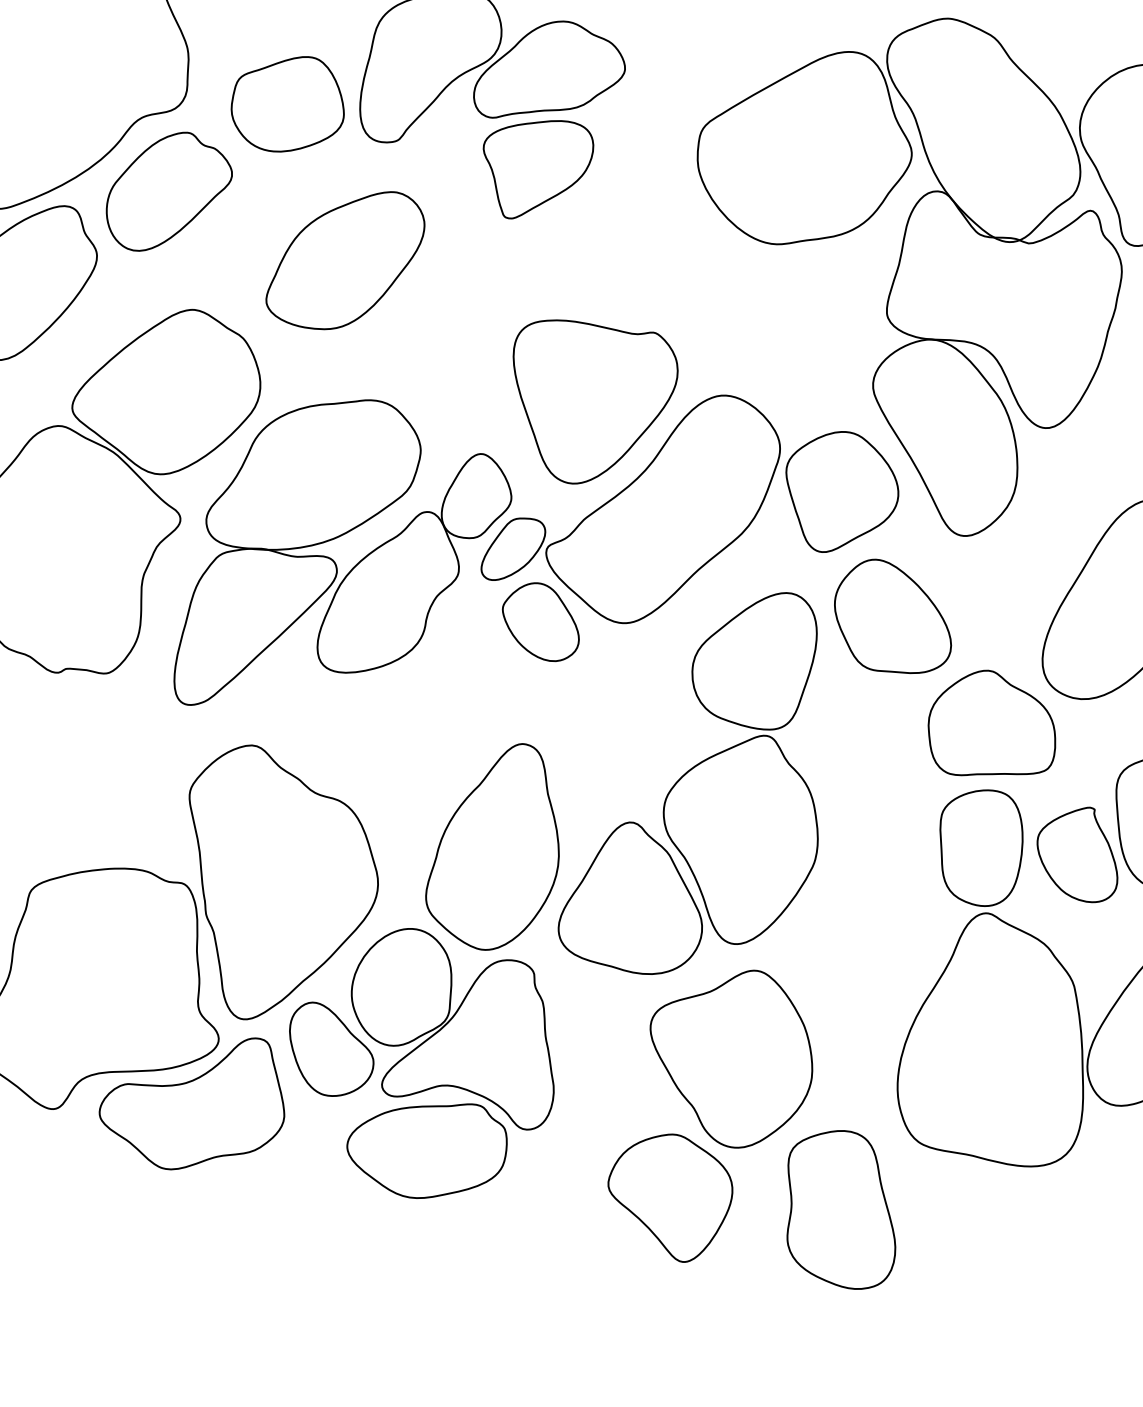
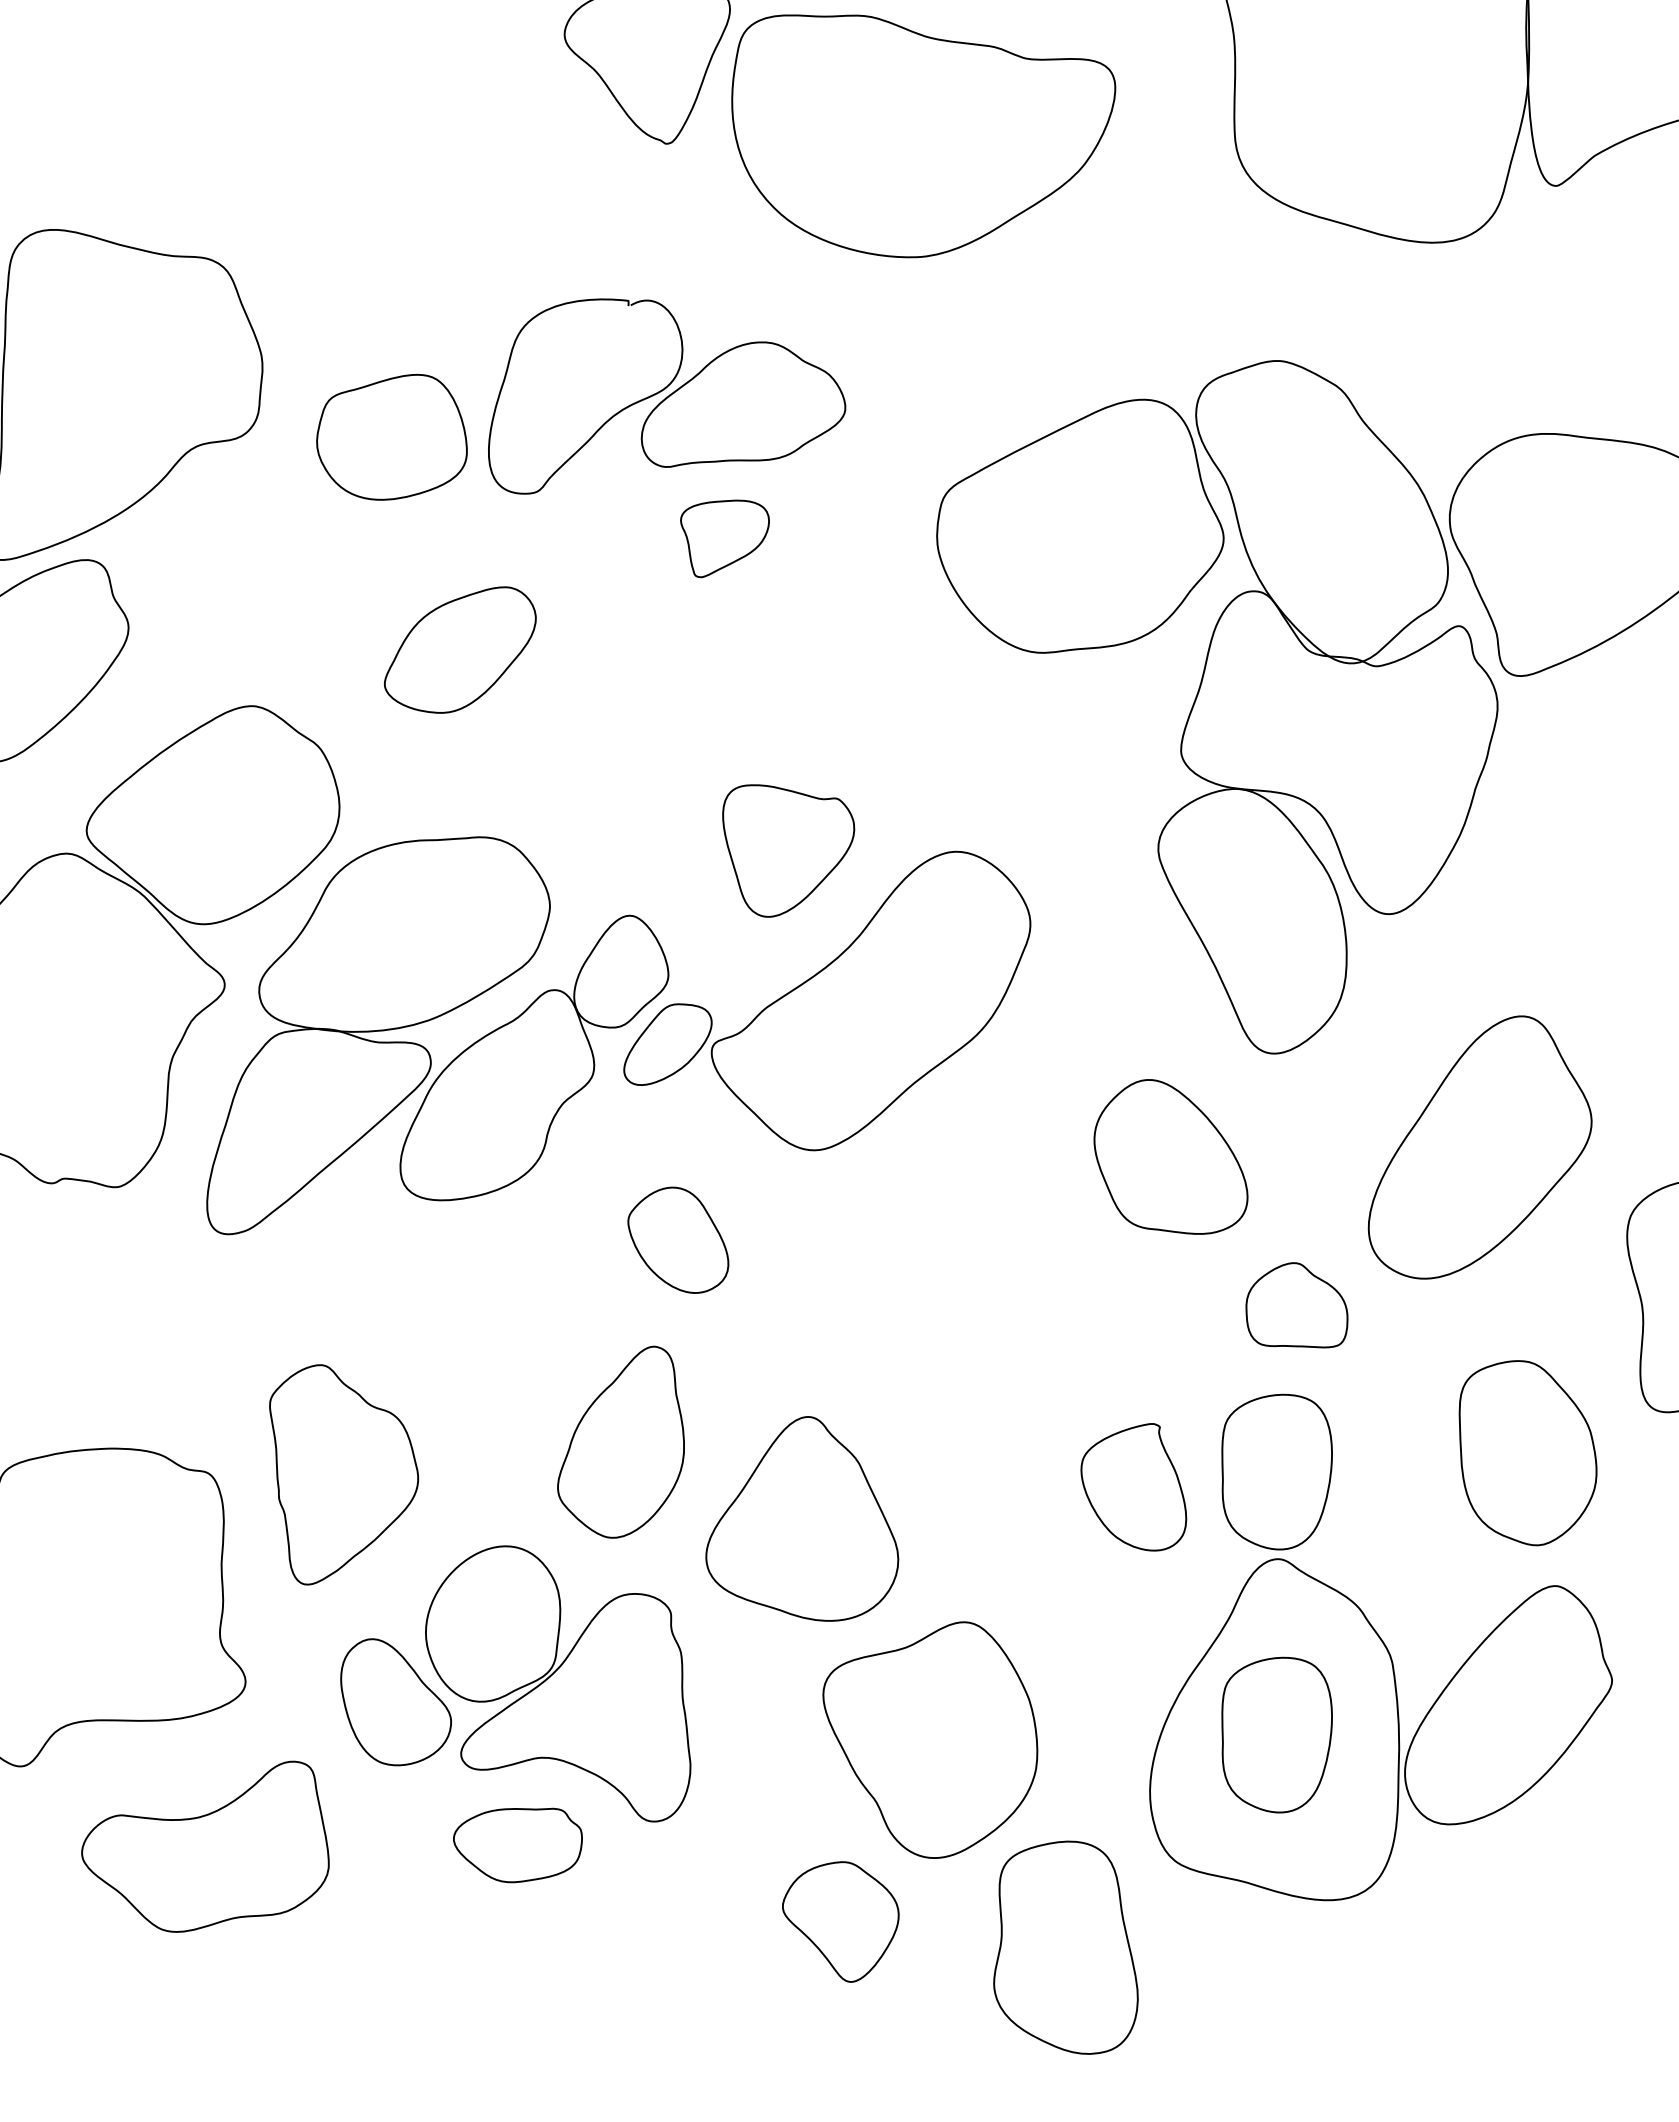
part: (539, 169) -> (724, 538), size x0.6
part: (168, 191) -> (228, 546), removed
part: (345, 260) -> (460, 649), size x0.7
part: (597, 400) -> (788, 850), size x0.6
part: (842, 491) -> (1111, 986), removed
part: (540, 621) -> (678, 1239), moved
part: (991, 723) -> (1296, 1305), size x0.6
part: (741, 769) -> (960, 1352), removed
part: (490, 846) -> (620, 1441), size x0.7
part: (1076, 855) -> (1133, 1487), moved
part: (285, 880) -> (343, 1474), size x0.6
part: (990, 1044) -> (1276, 1734), added
part: (191, 1104) -> (205, 1846), moved
part: (427, 1151) -> (517, 1845), size x0.6
part: (670, 1198) -> (840, 1921), size x0.7

